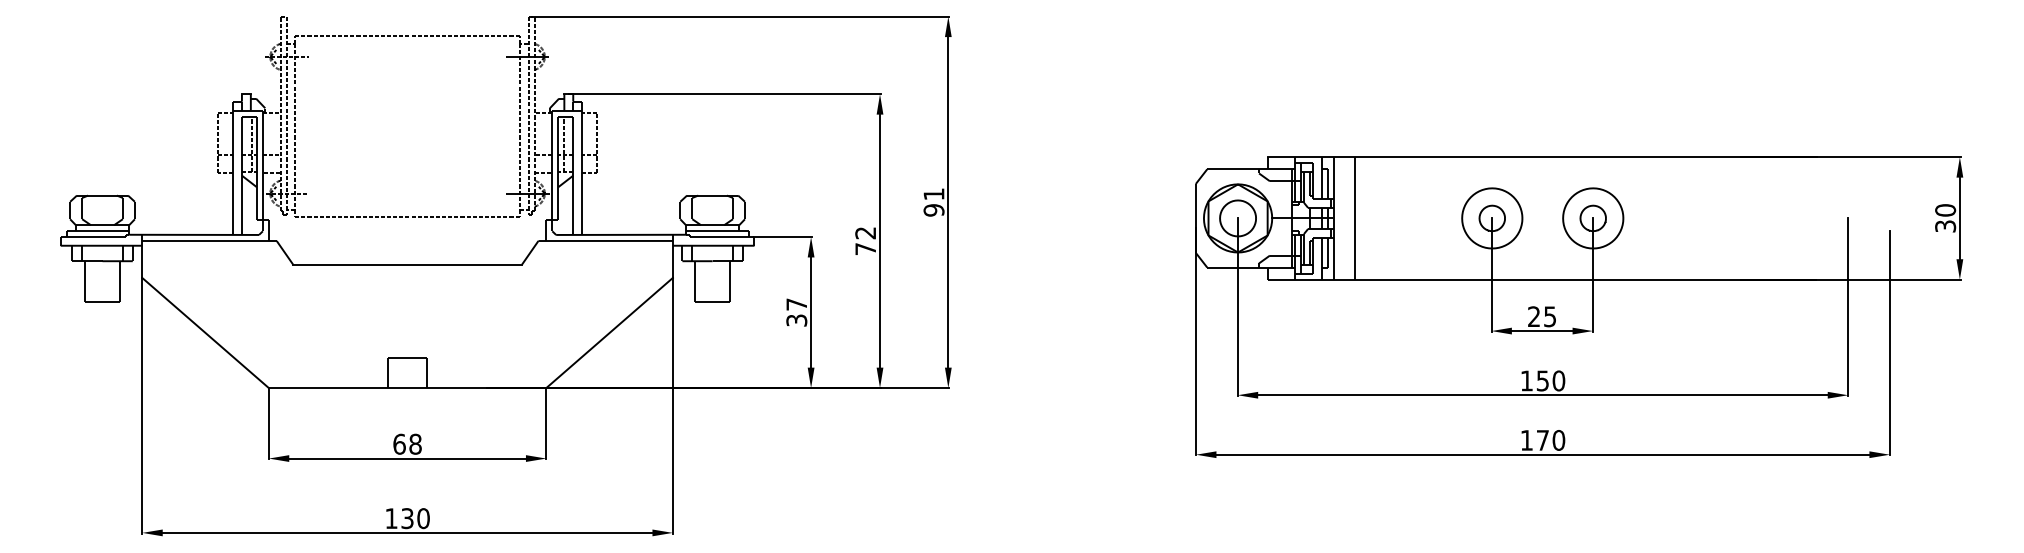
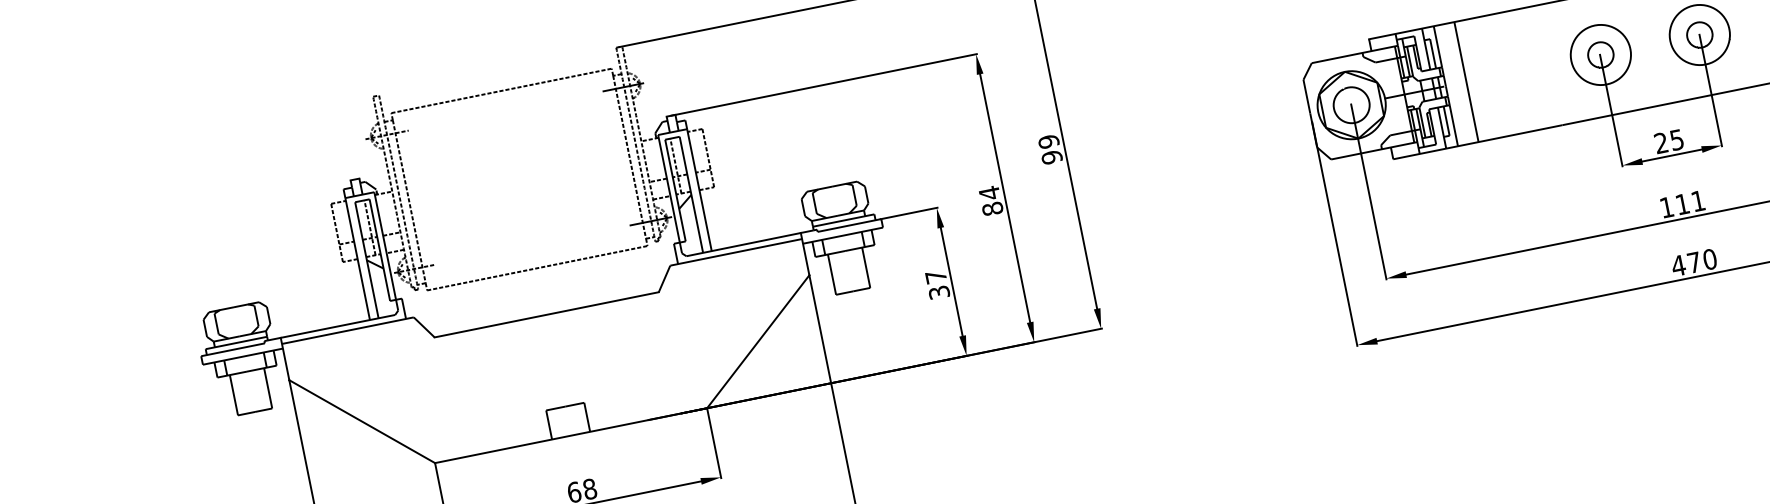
text: (933, 194) -> (1048, 141), 91 -> 99
text: (865, 240) -> (990, 200), 72 -> 84
text: (1550, 380) -> (1689, 202), 150 -> 111
text: (1526, 440) -> (1678, 265), 170 -> 470

